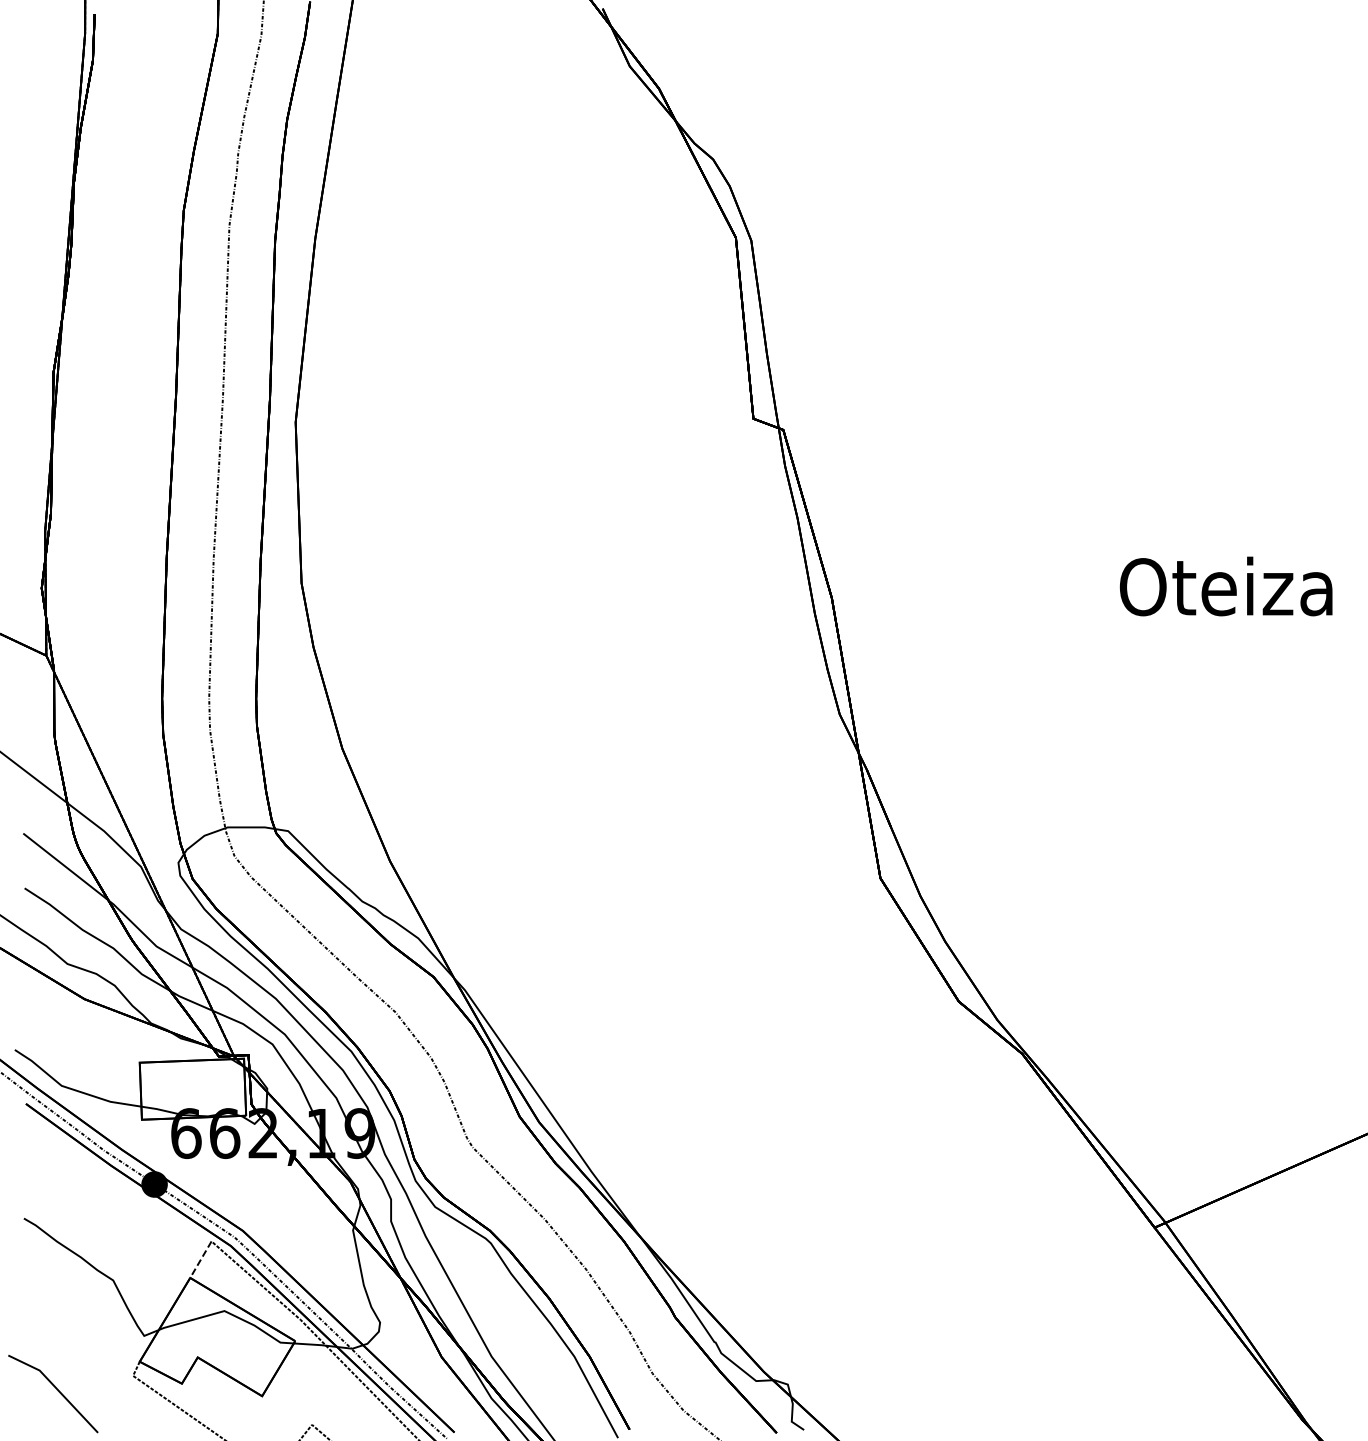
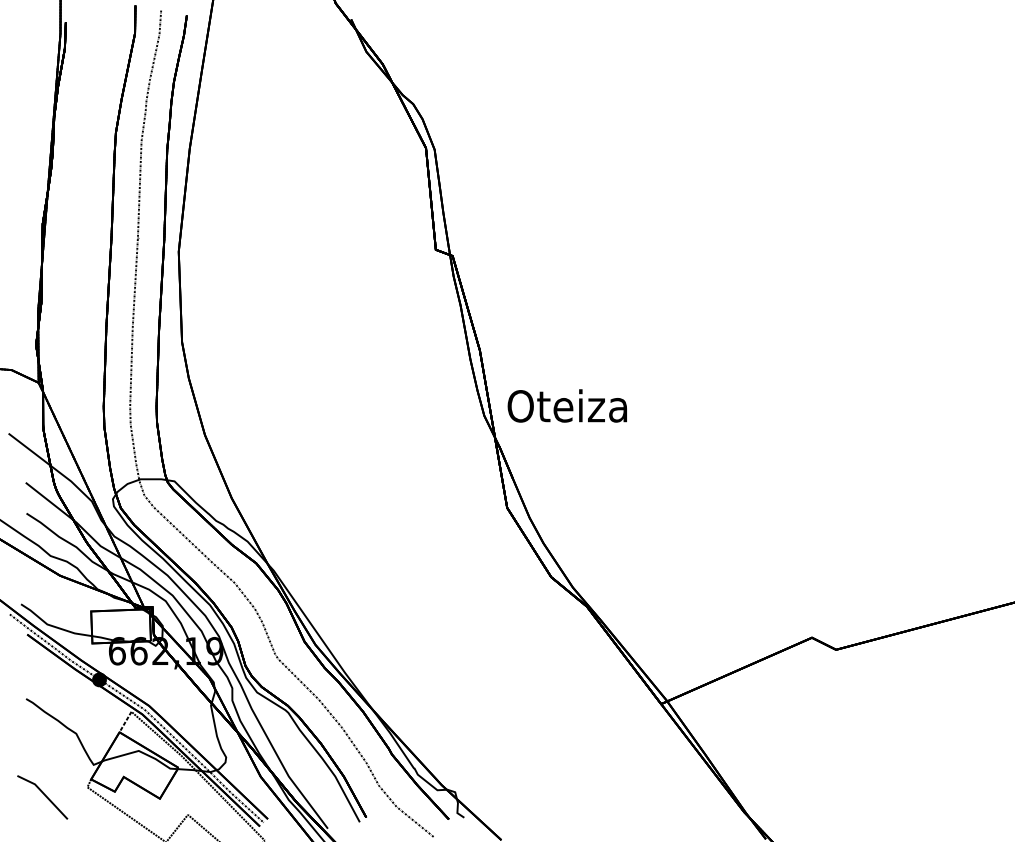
text: (1224, 585) -> (566, 405), moved

